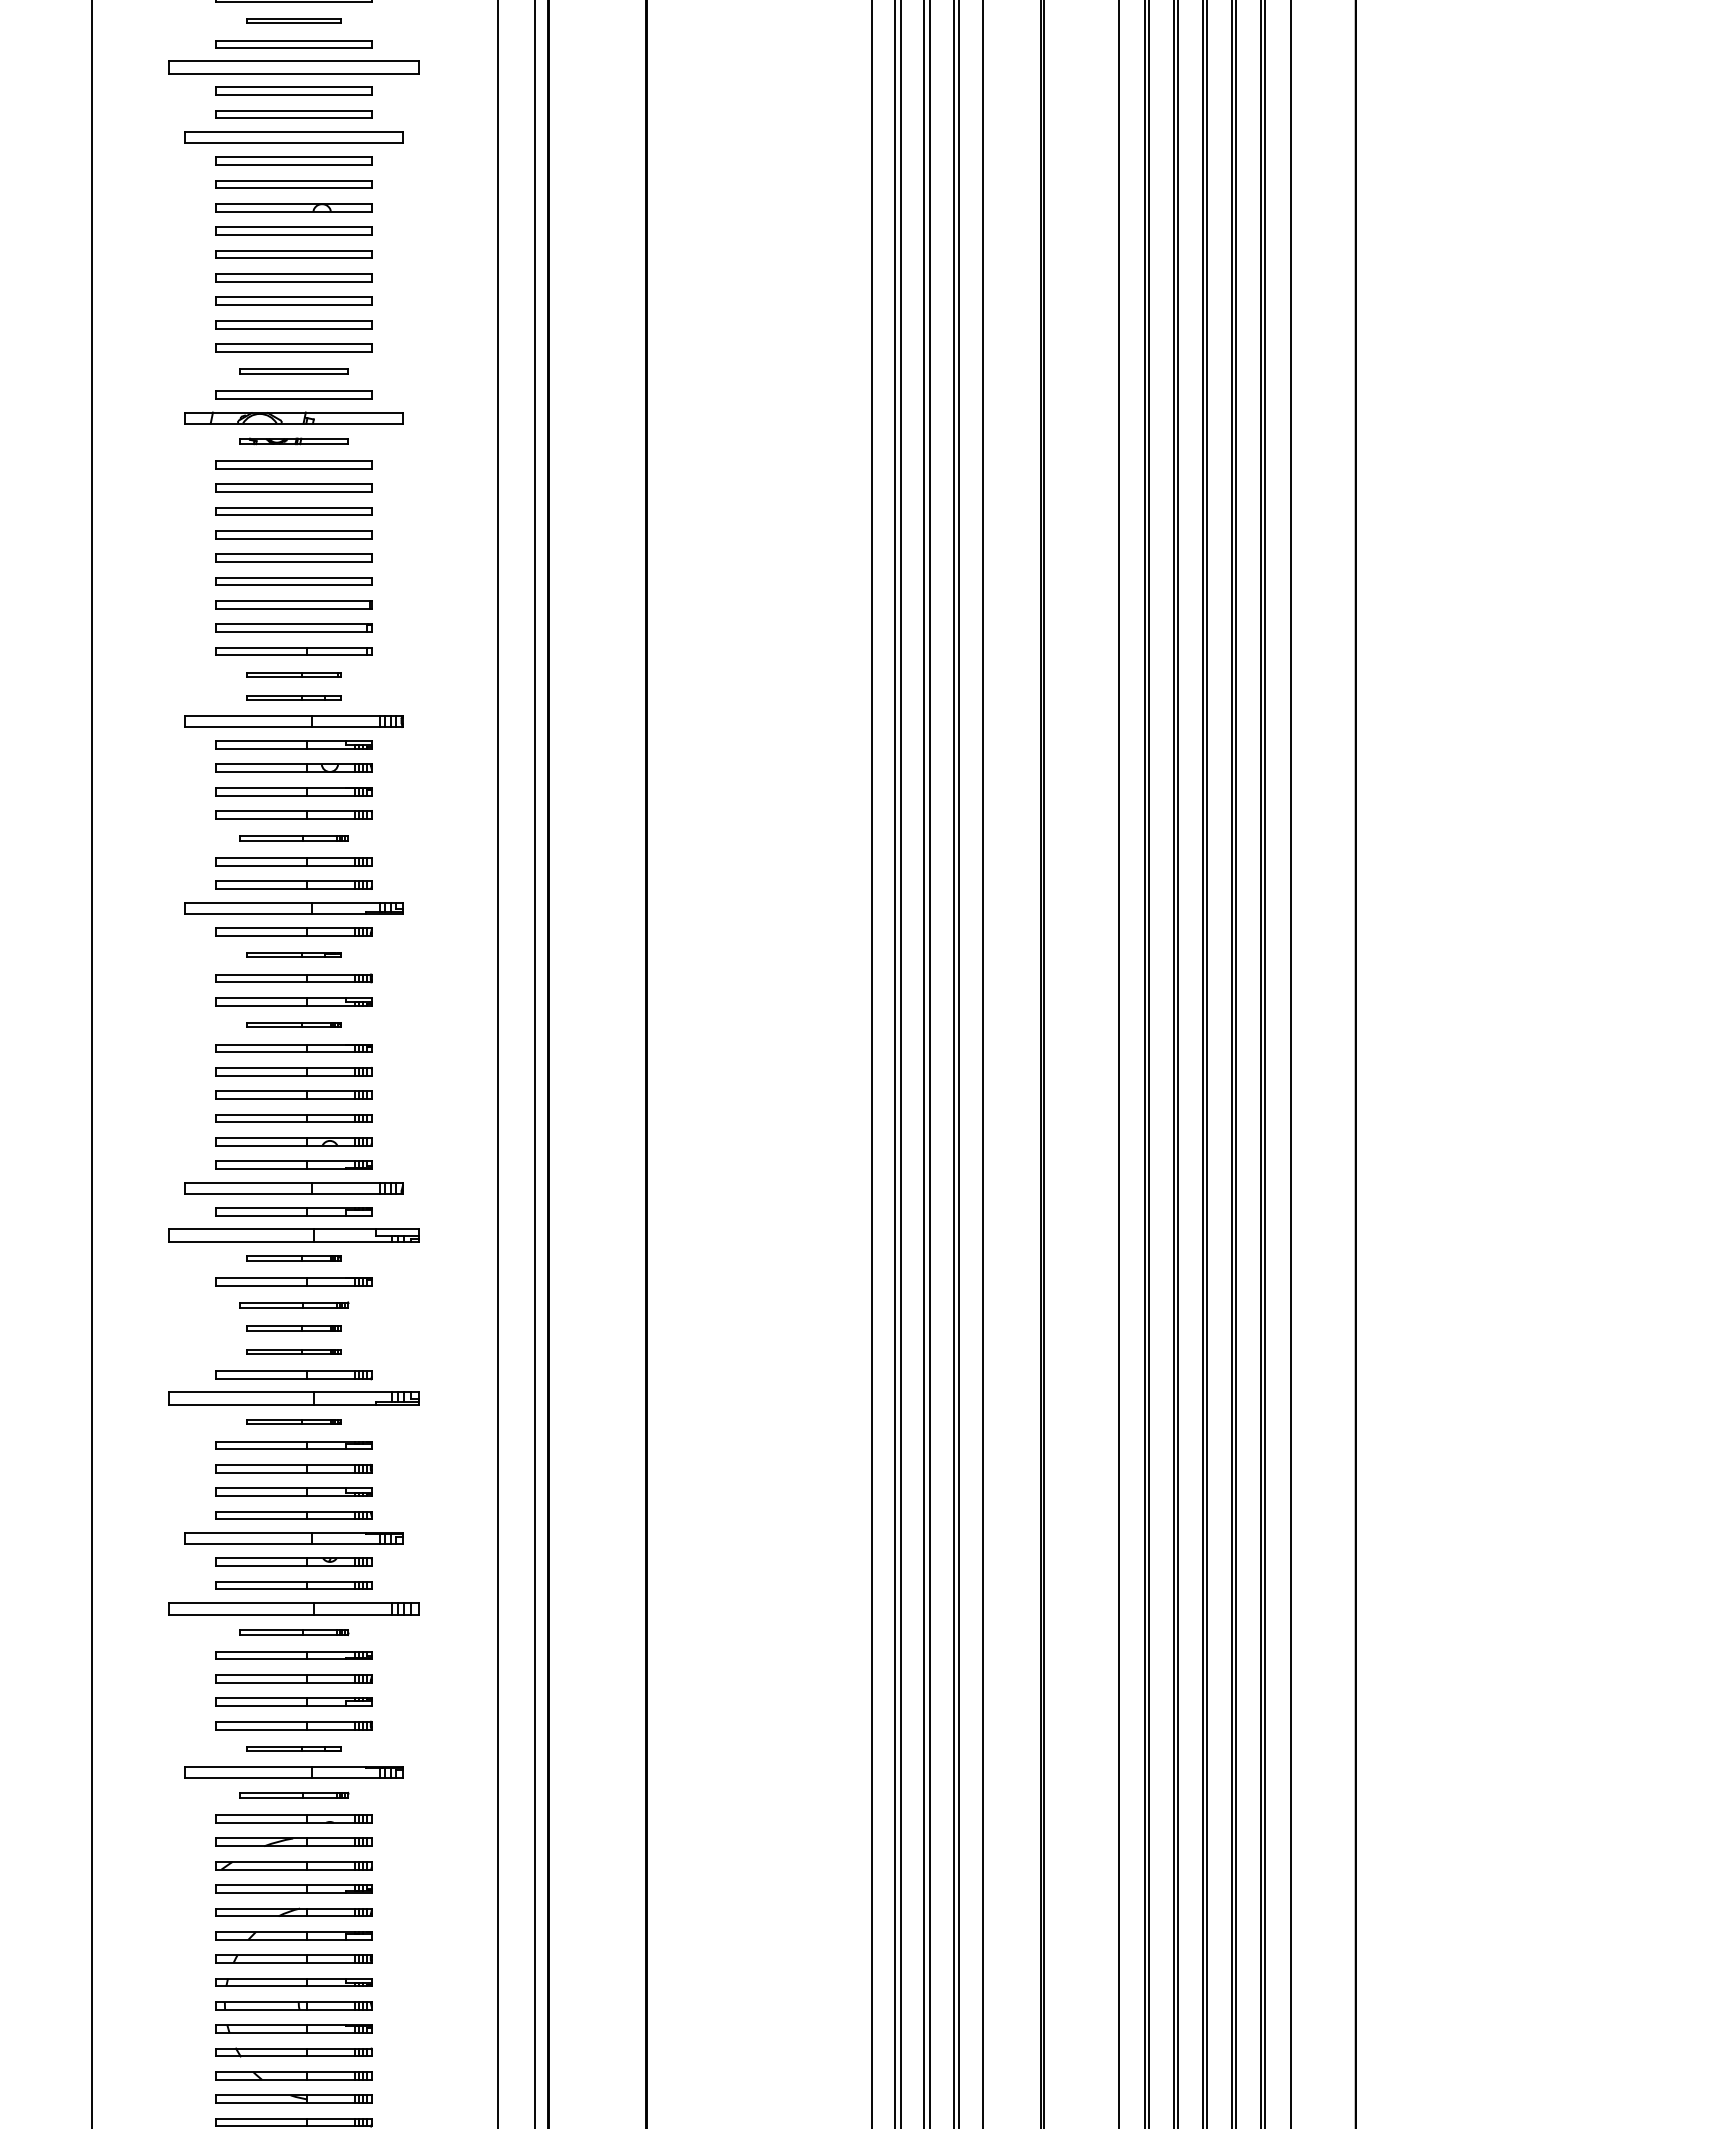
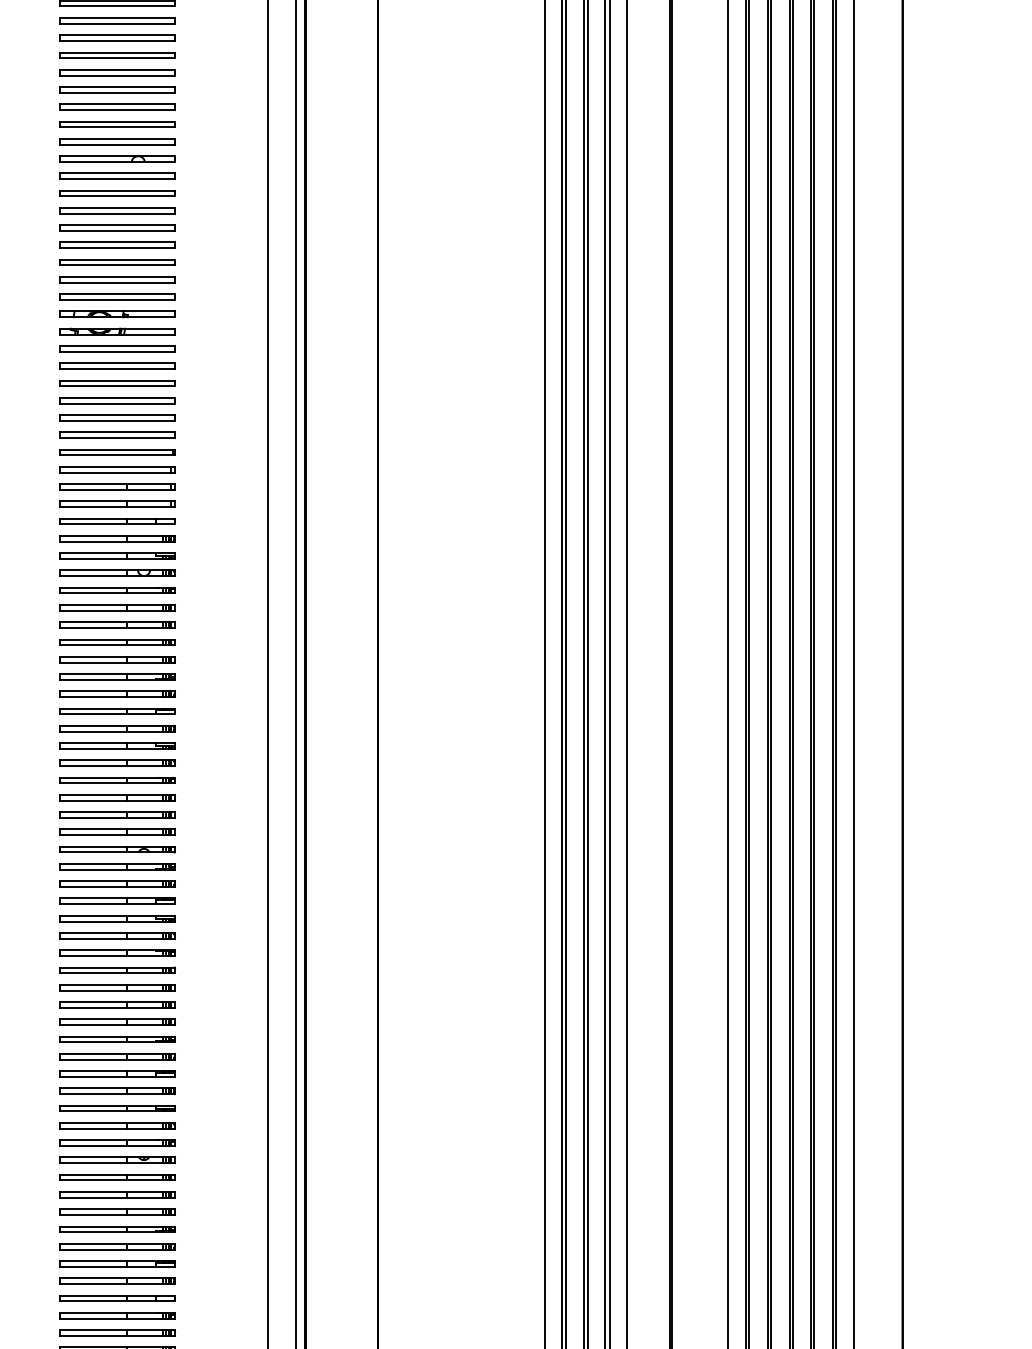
part: (293, 20) -> (117, 20), size x1.67
part: (293, 67) -> (117, 55), size x0.62
part: (293, 137) -> (117, 106), size x0.71
part: (293, 370) -> (117, 279), size x1.43
part: (293, 417) -> (117, 313), size x0.71
part: (293, 441) -> (117, 331), size x1.43
part: (293, 674) -> (117, 503), size x1.67
part: (293, 697) -> (117, 521), size x1.67
part: (293, 721) -> (117, 538), size x0.71
part: (293, 837) -> (117, 624), size x1.43
part: (293, 907) -> (117, 676), size x0.71
part: (293, 954) -> (117, 711), size x1.67
part: (293, 1024) -> (117, 762), size x1.67
part: (293, 1188) -> (117, 884), size x0.71
part: (293, 1234) -> (117, 918), size x0.62
part: (293, 1258) -> (117, 935), size x1.67
part: (293, 1304) -> (117, 969), size x1.43
part: (293, 1328) -> (117, 987), size x1.67
part: (293, 1351) -> (117, 1004), size x1.67
part: (293, 1398) -> (117, 1039), size x0.62
part: (293, 1421) -> (117, 1056), size x1.67
part: (293, 1538) -> (117, 1142), size x0.71
part: (293, 1608) -> (117, 1194), size x0.62
part: (293, 1632) -> (117, 1212), size x1.43
part: (293, 1748) -> (117, 1298), size x1.67
part: (293, 1771) -> (117, 1315), size x0.71
part: (293, 1795) -> (117, 1332), size x1.43

